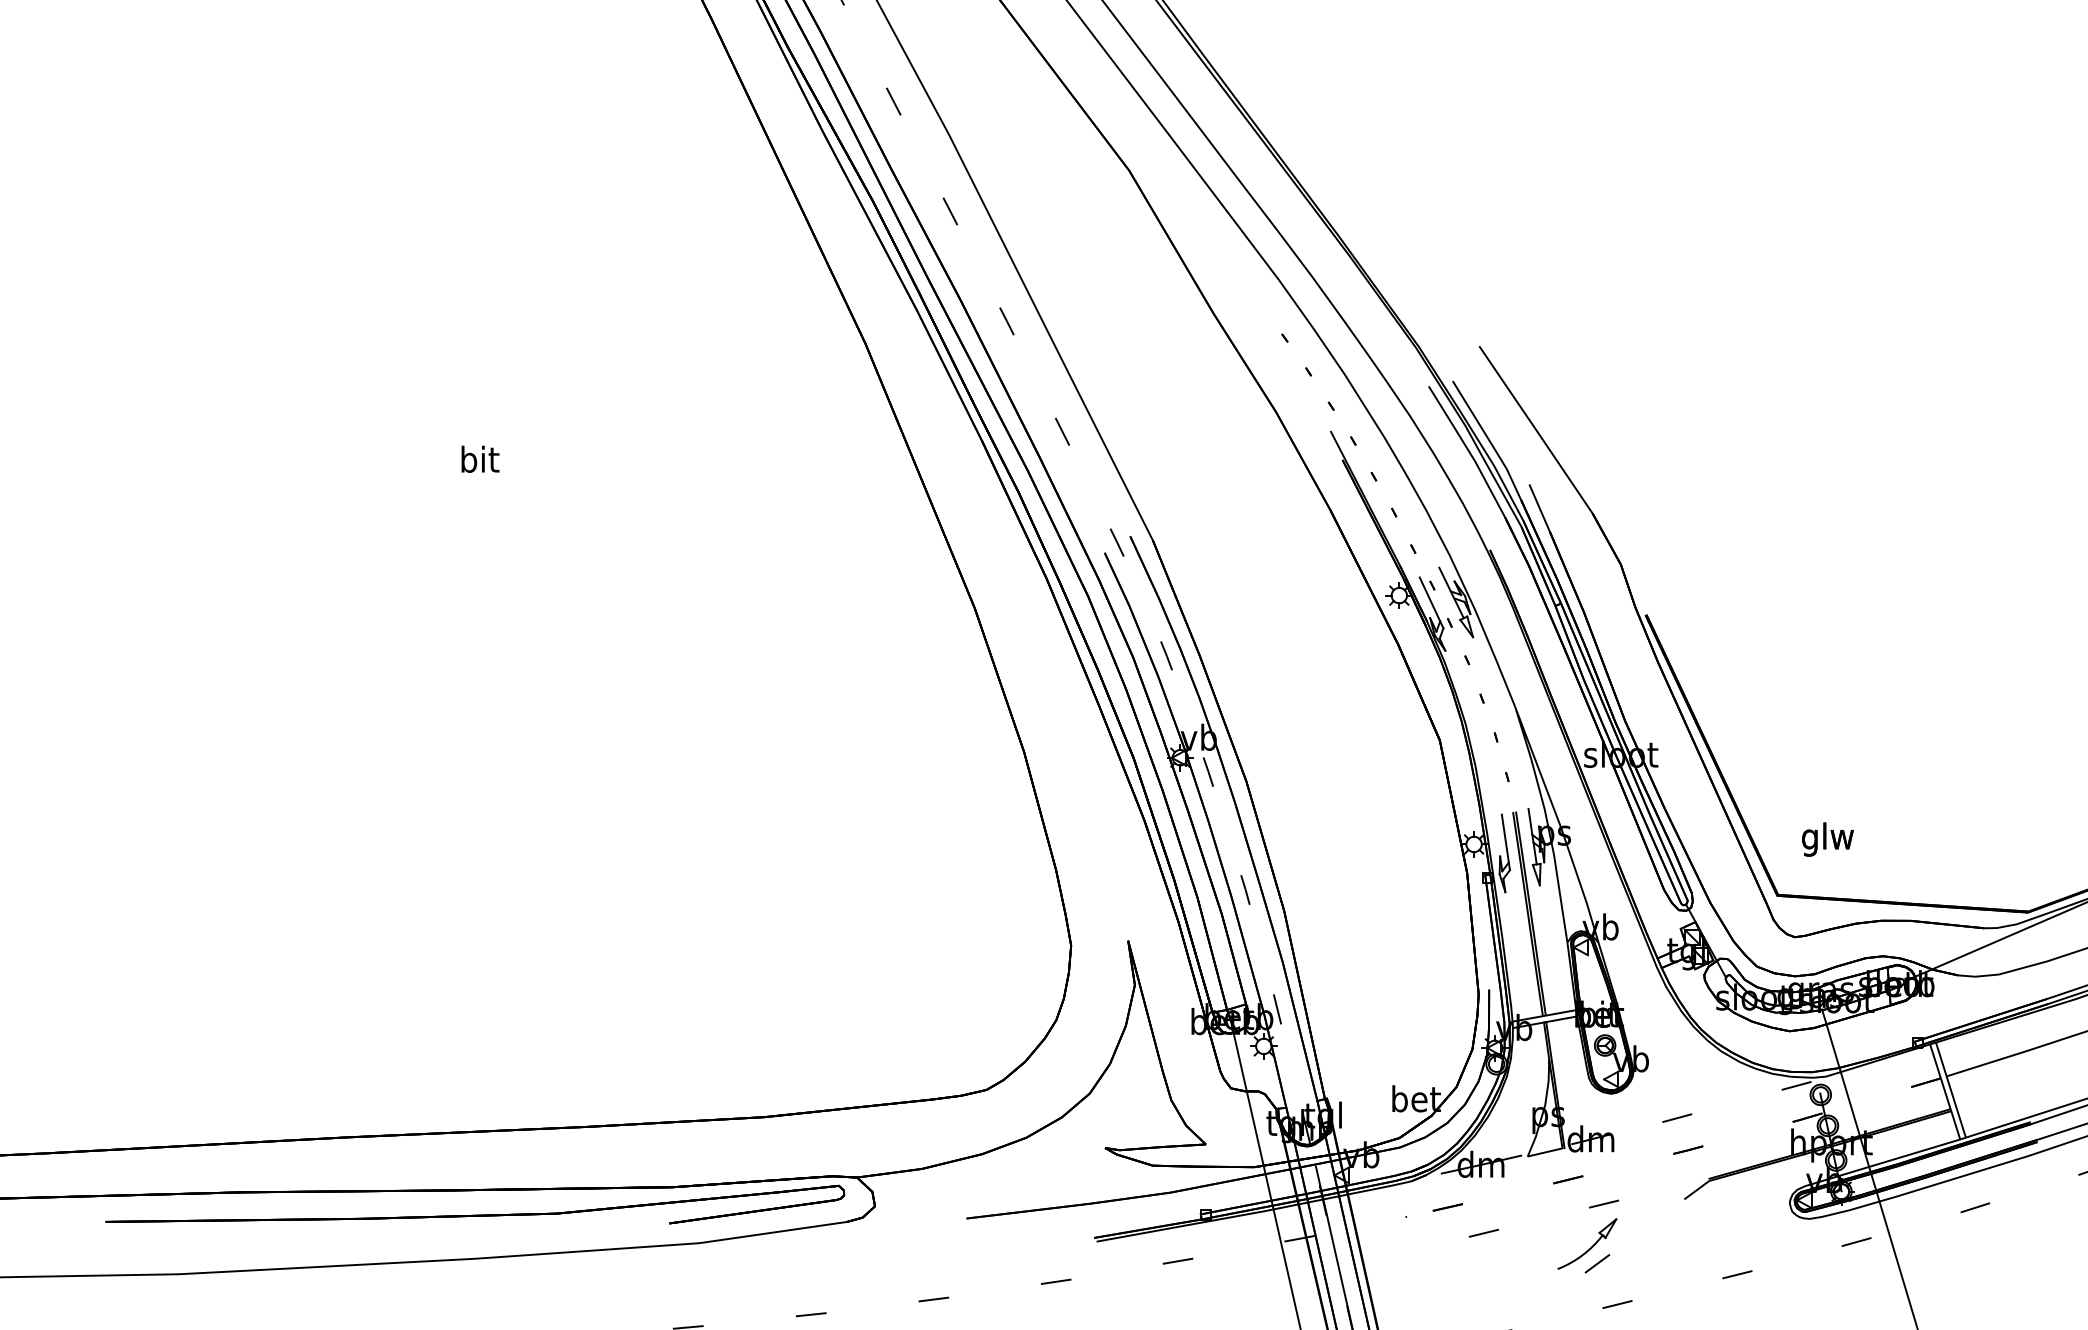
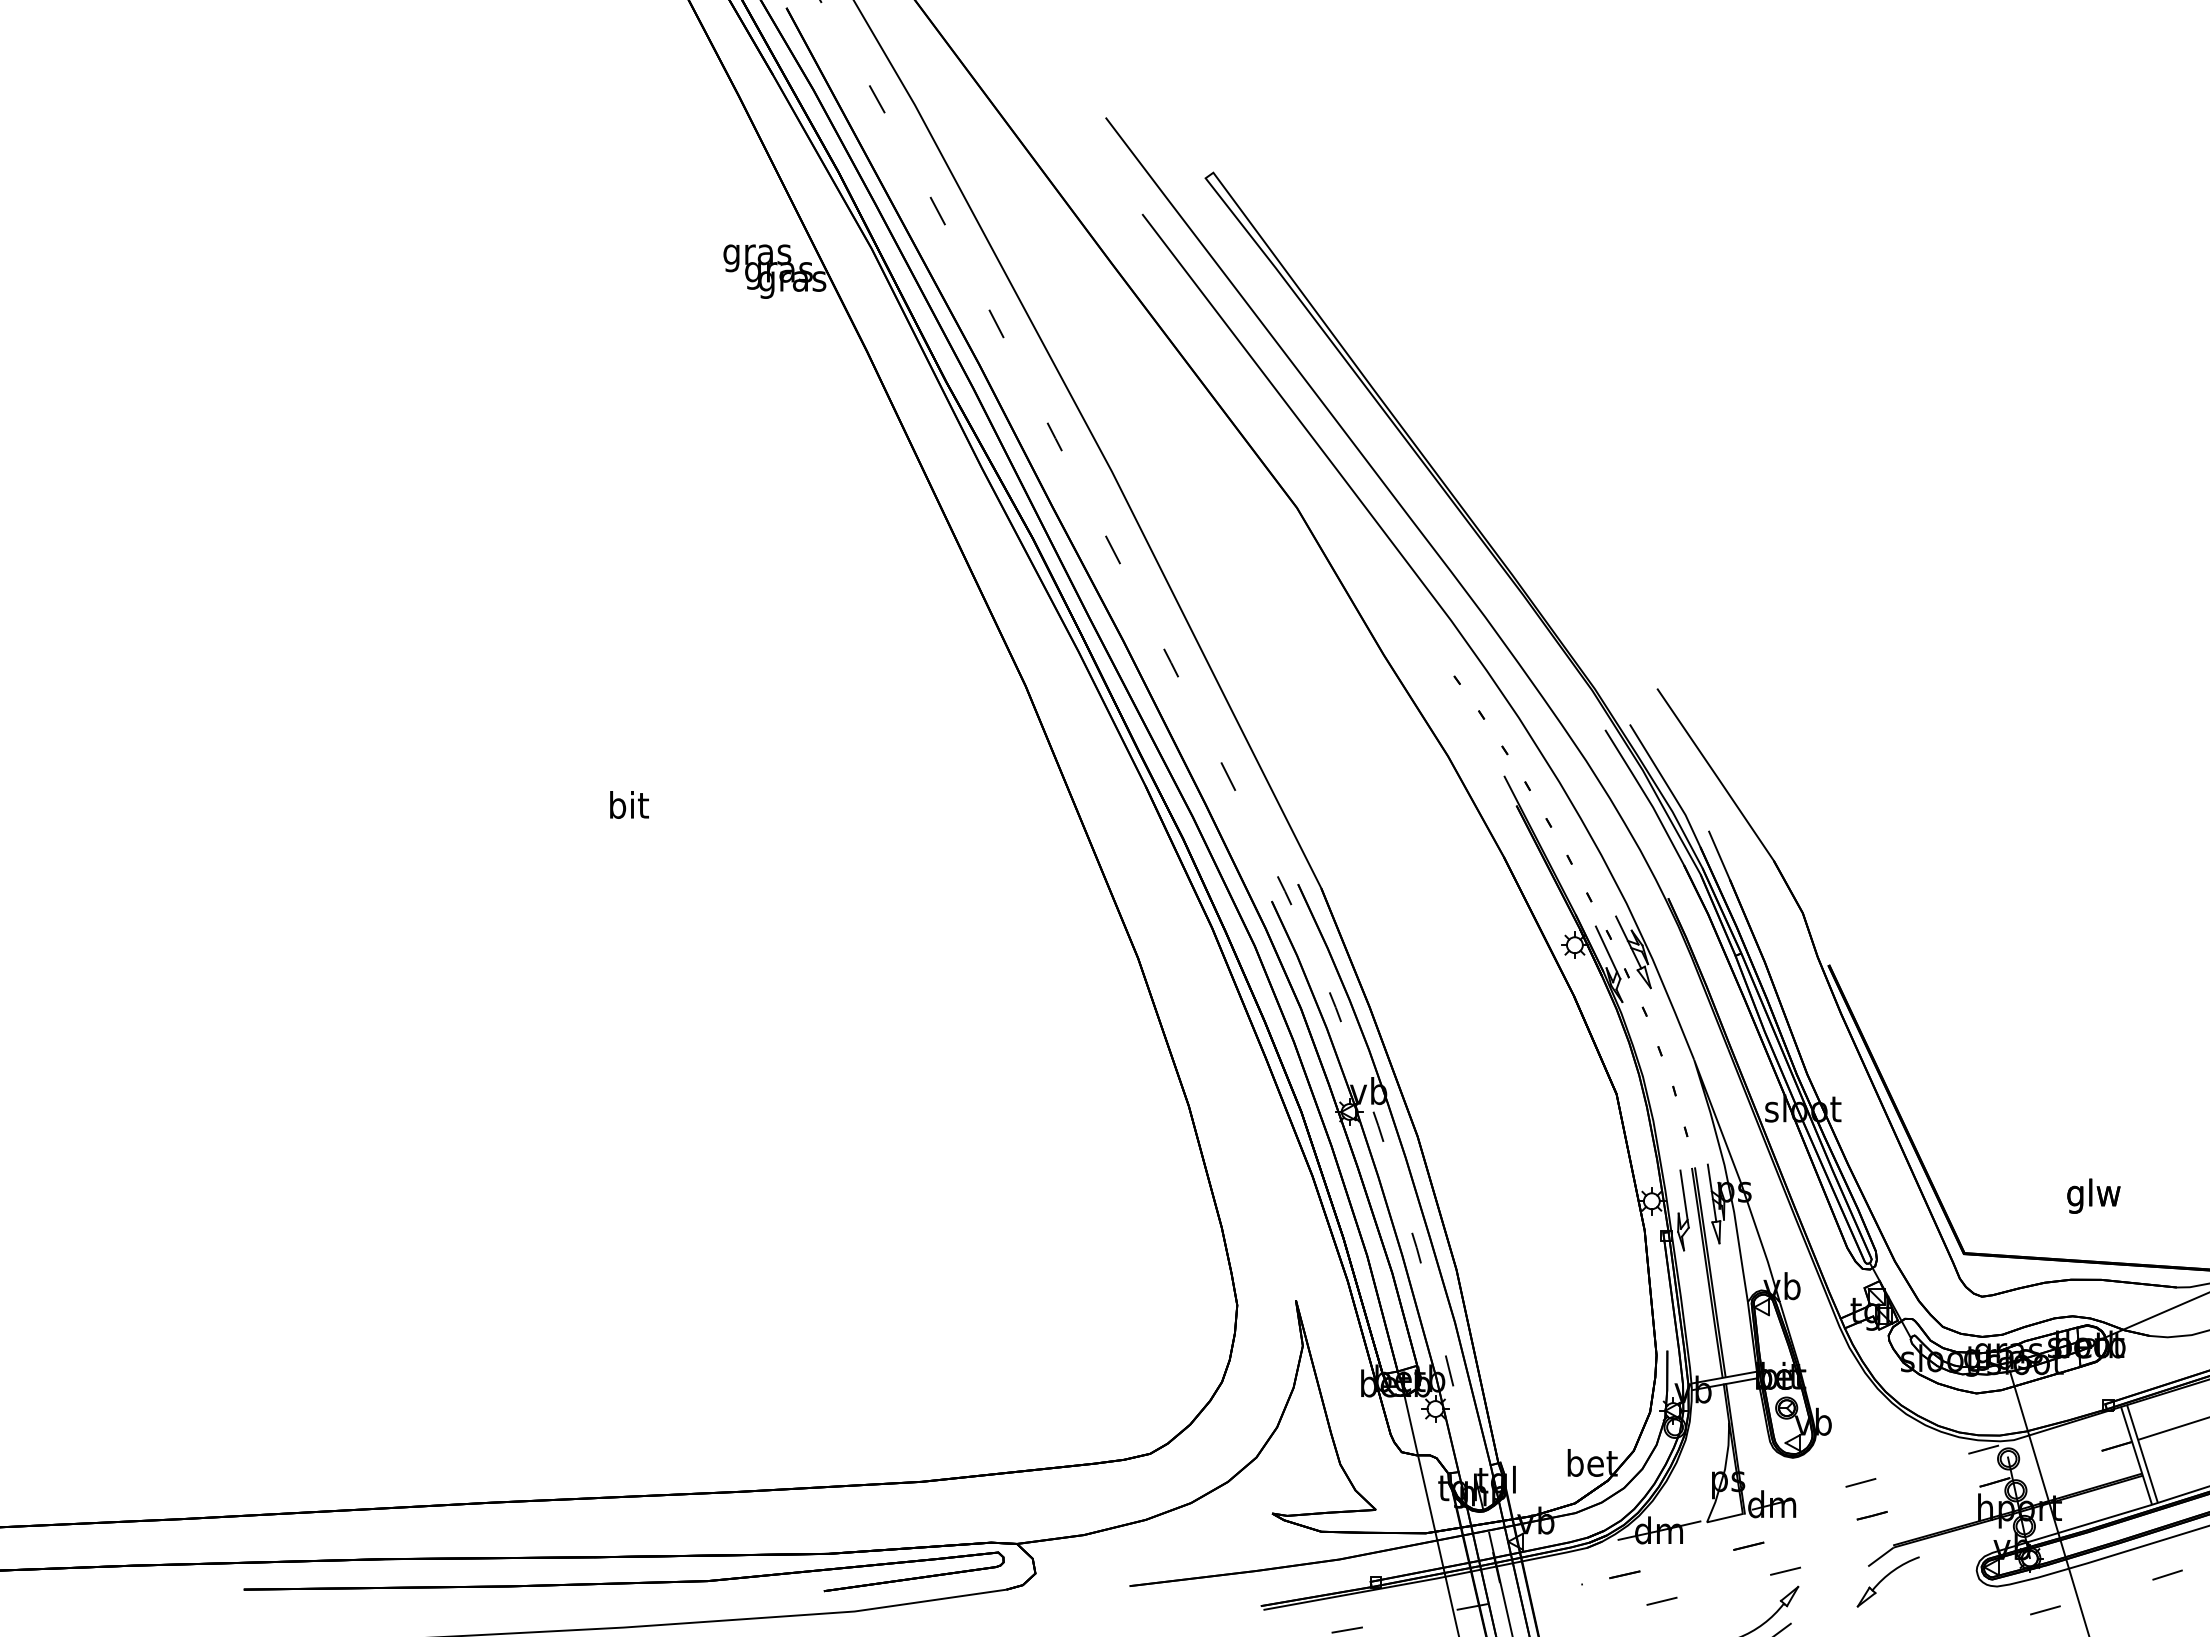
text: (1827, 838) -> (2093, 1195), moved
part: (1703, 1214) -> (1887, 1581), added

